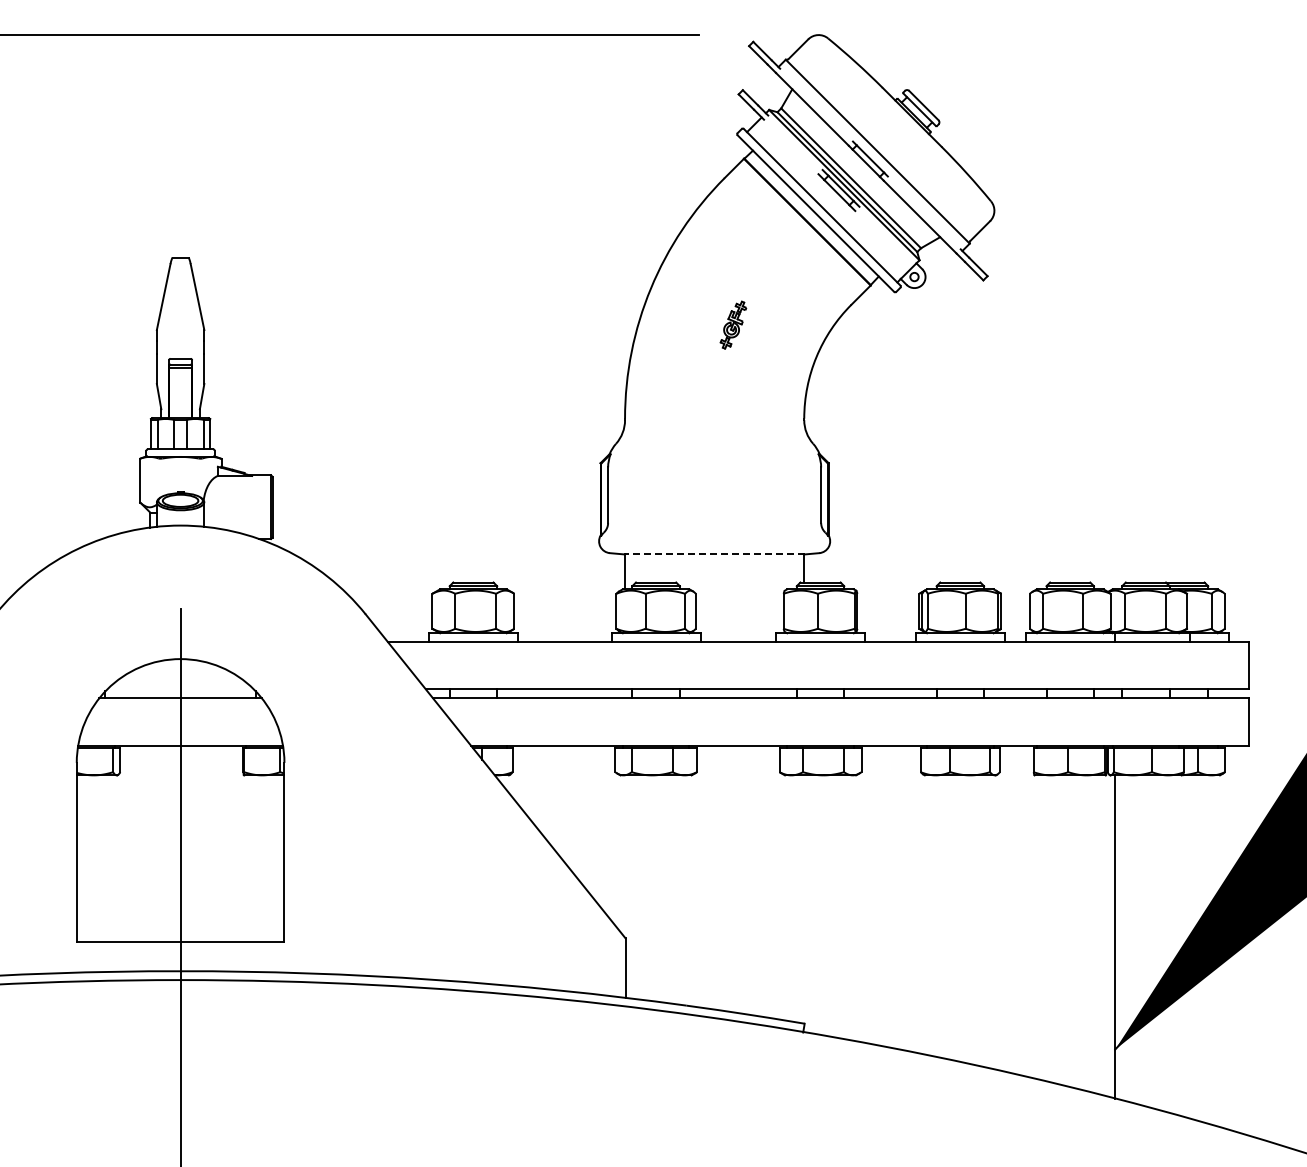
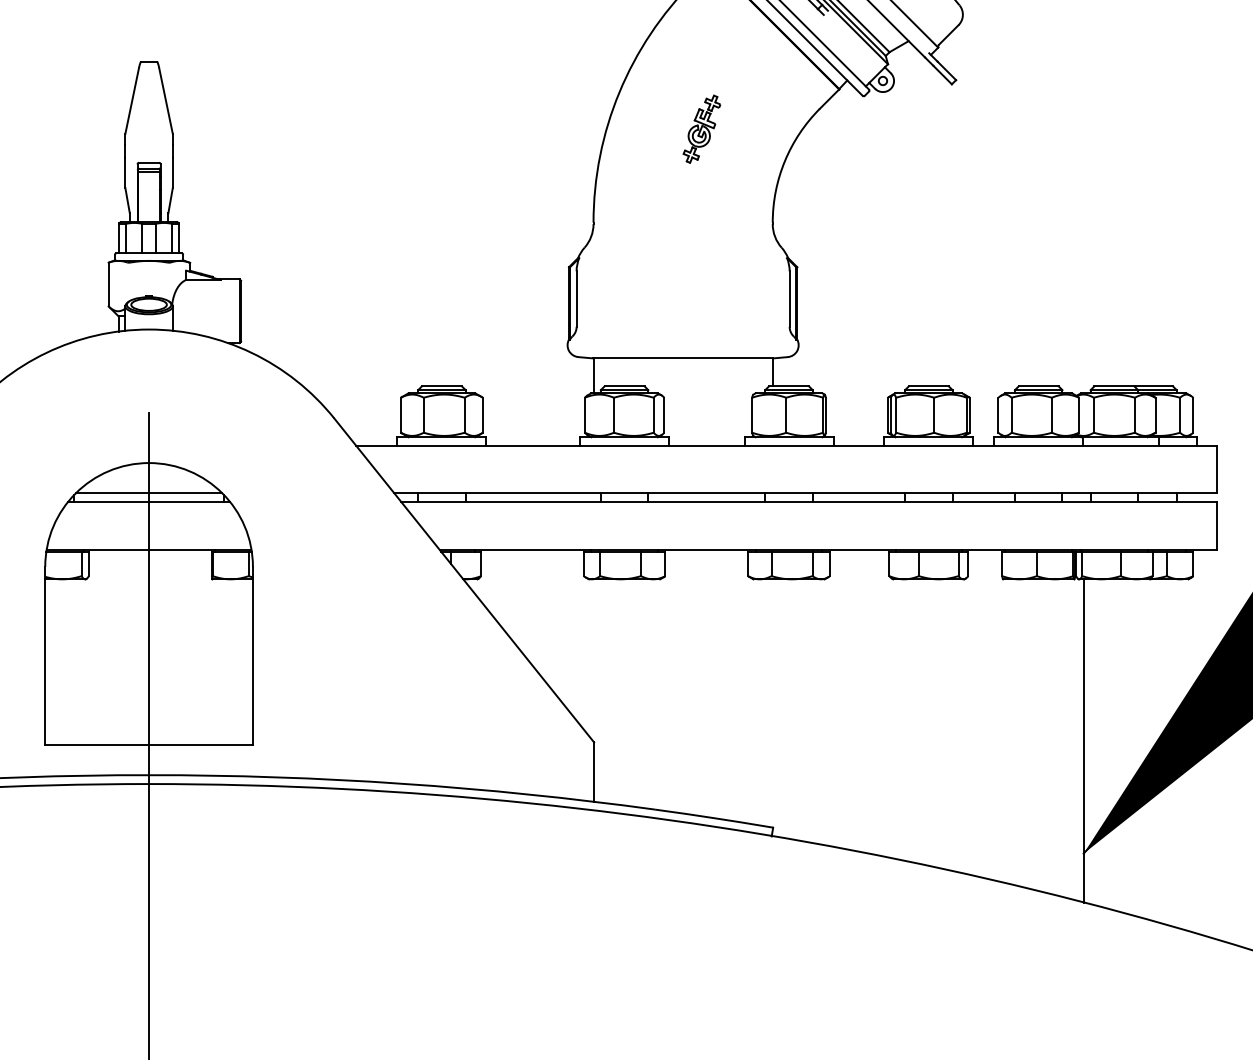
part: (733, 324) -> (701, 128), size x1.43
line: (714, 554) -> (682, 358), dashed -> solid
line: (180, 689) -> (148, 493), added

